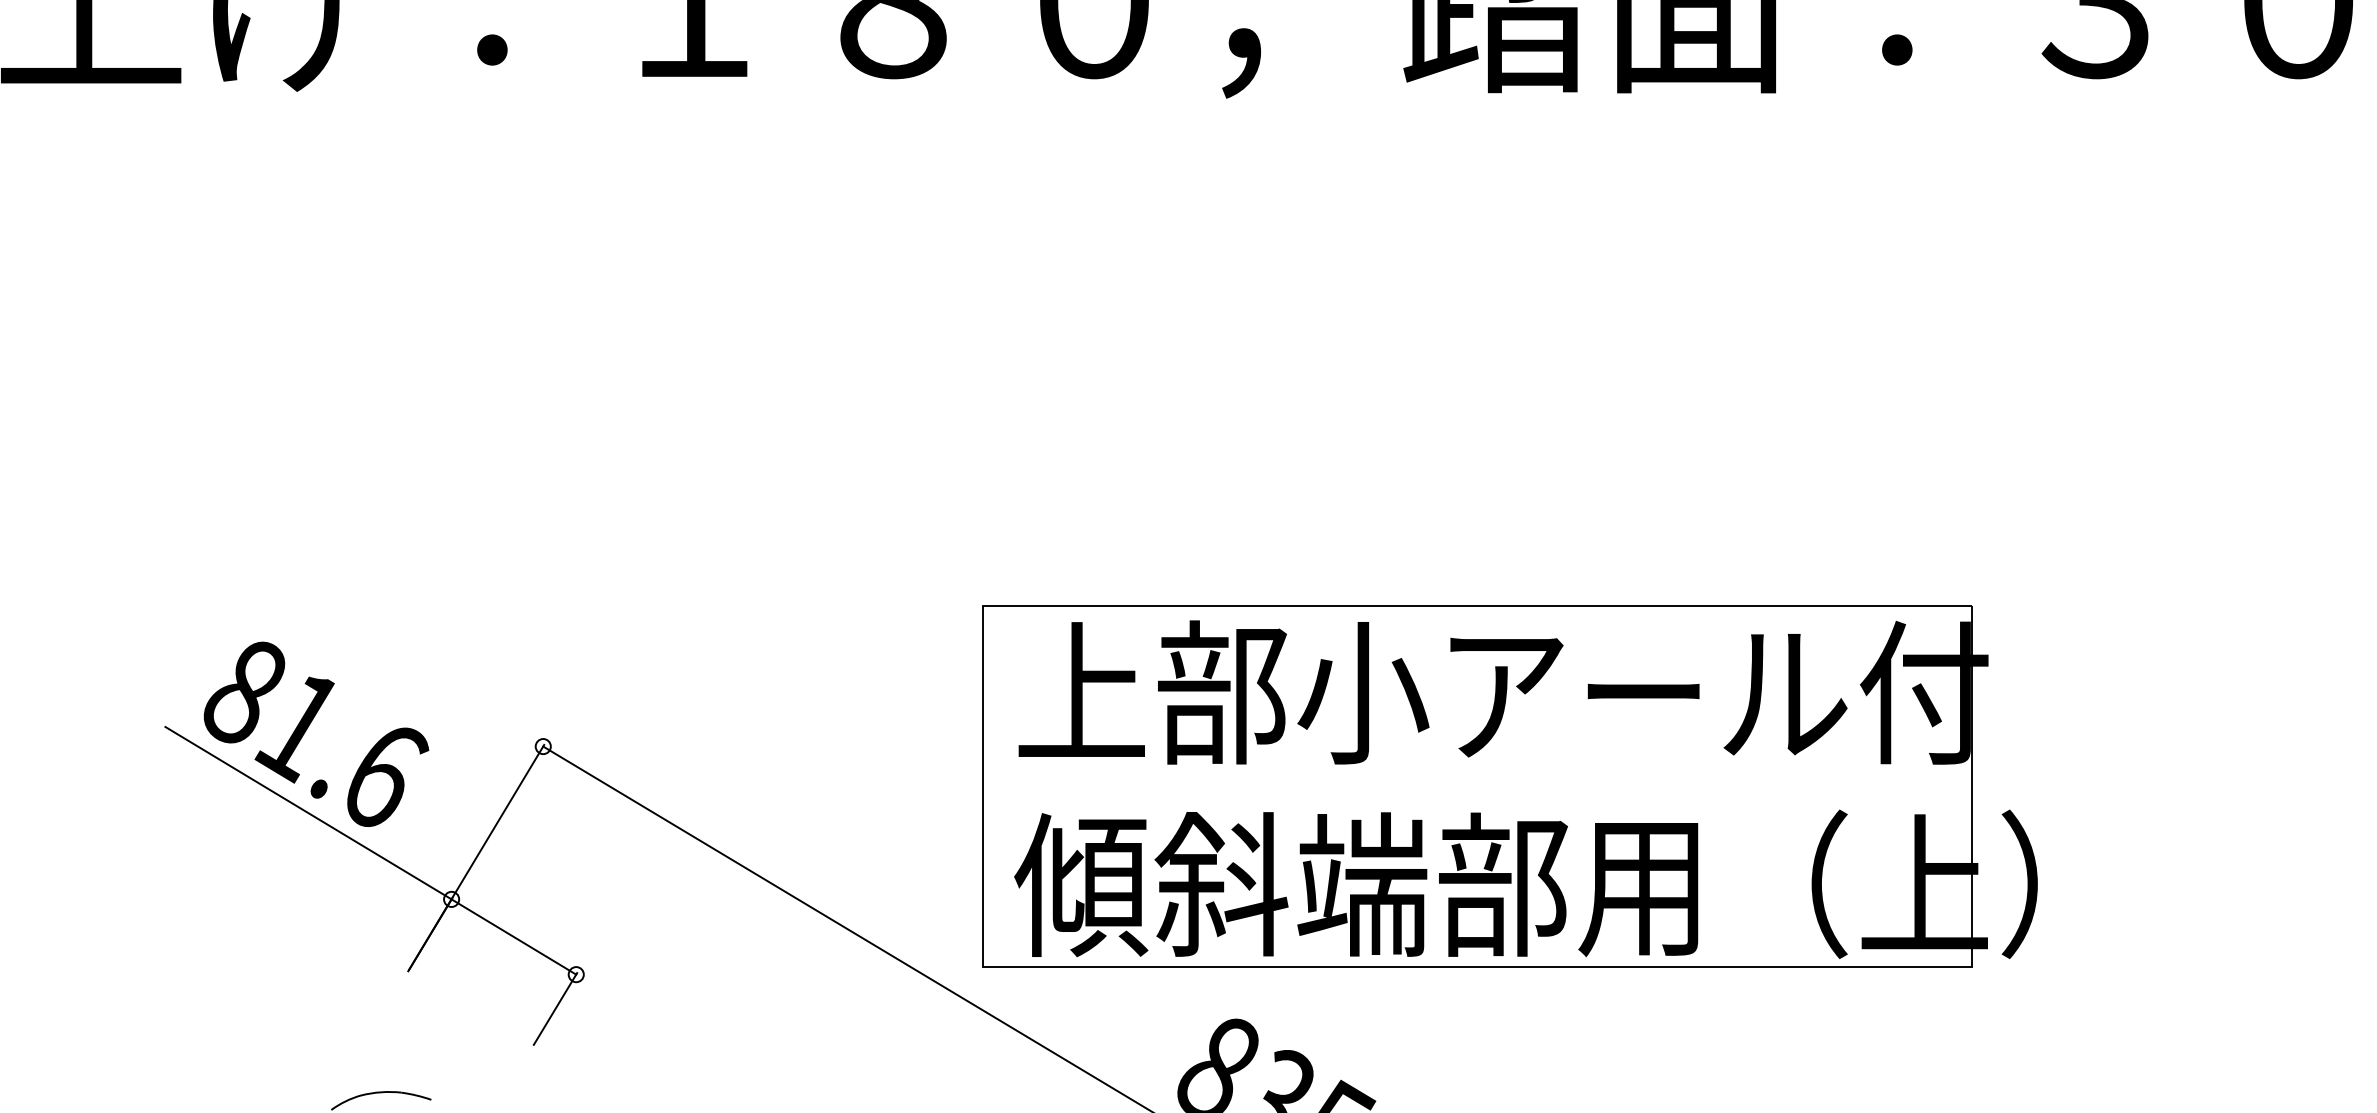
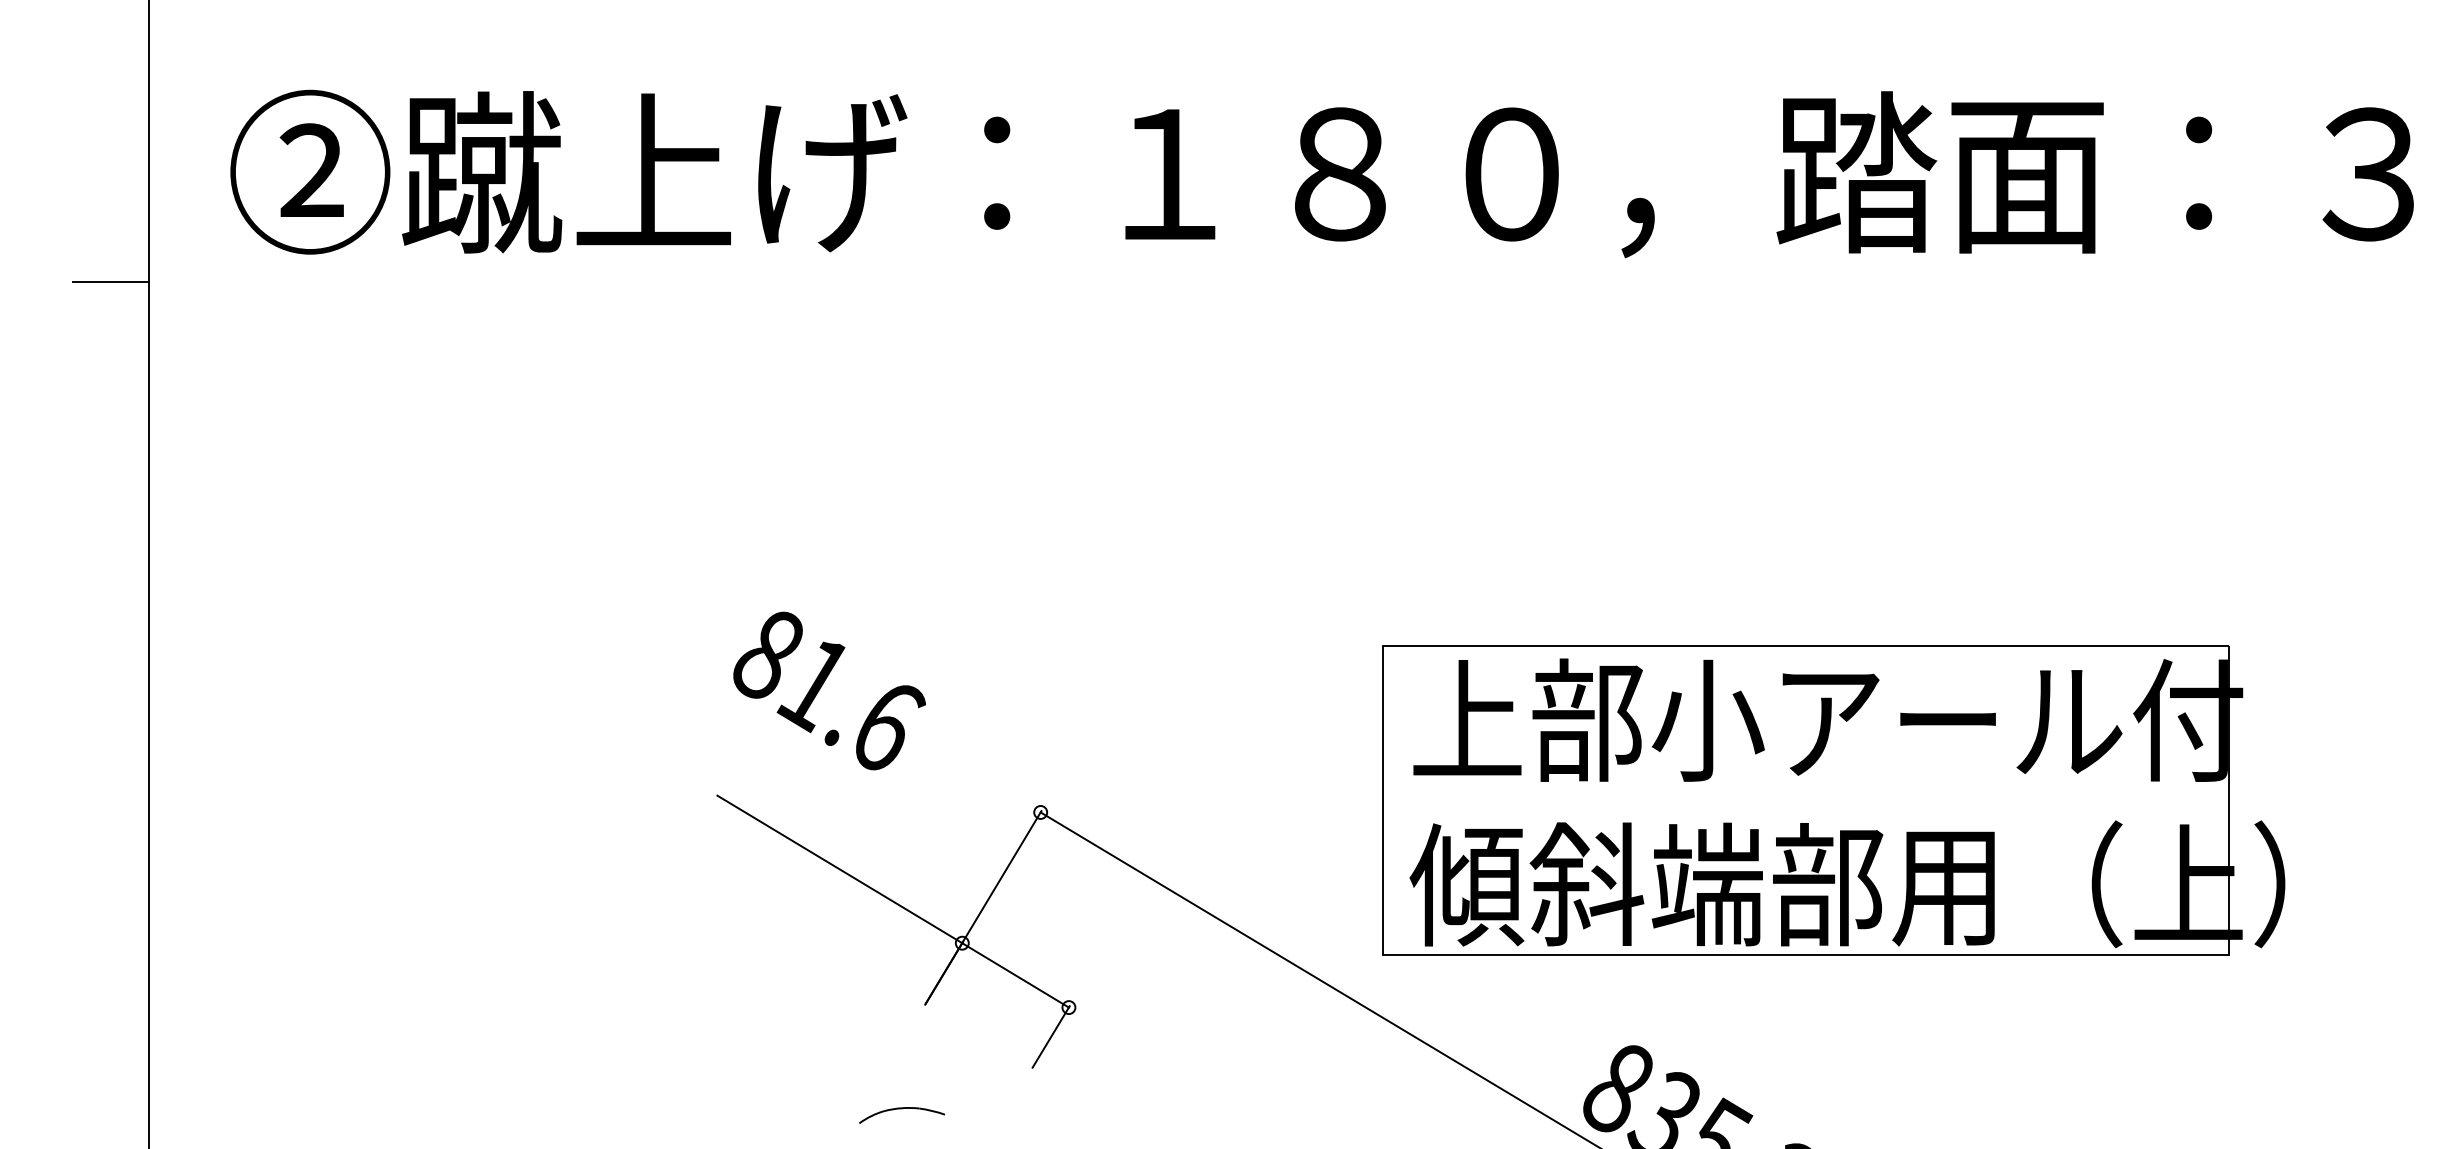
text: (316, 733) -> (829, 690), moved
part: (1509, 786) -> (1833, 800), moved

